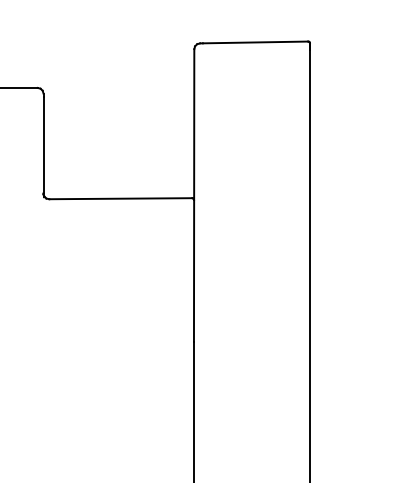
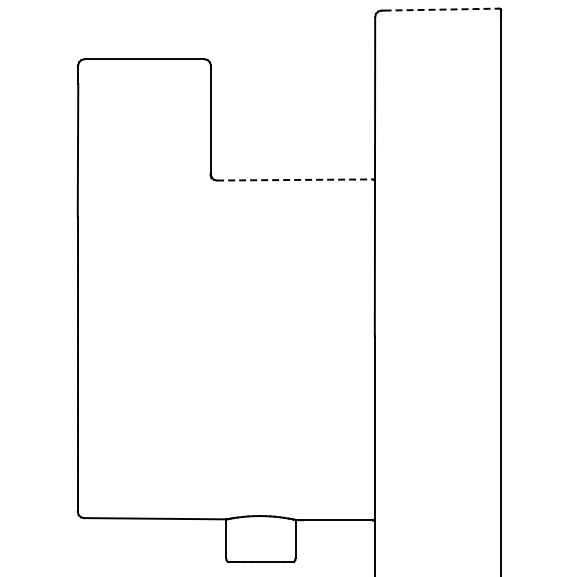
line: (256, 42) -> (442, 9), solid -> dashed
line: (121, 198) -> (295, 179), solid -> dashed

